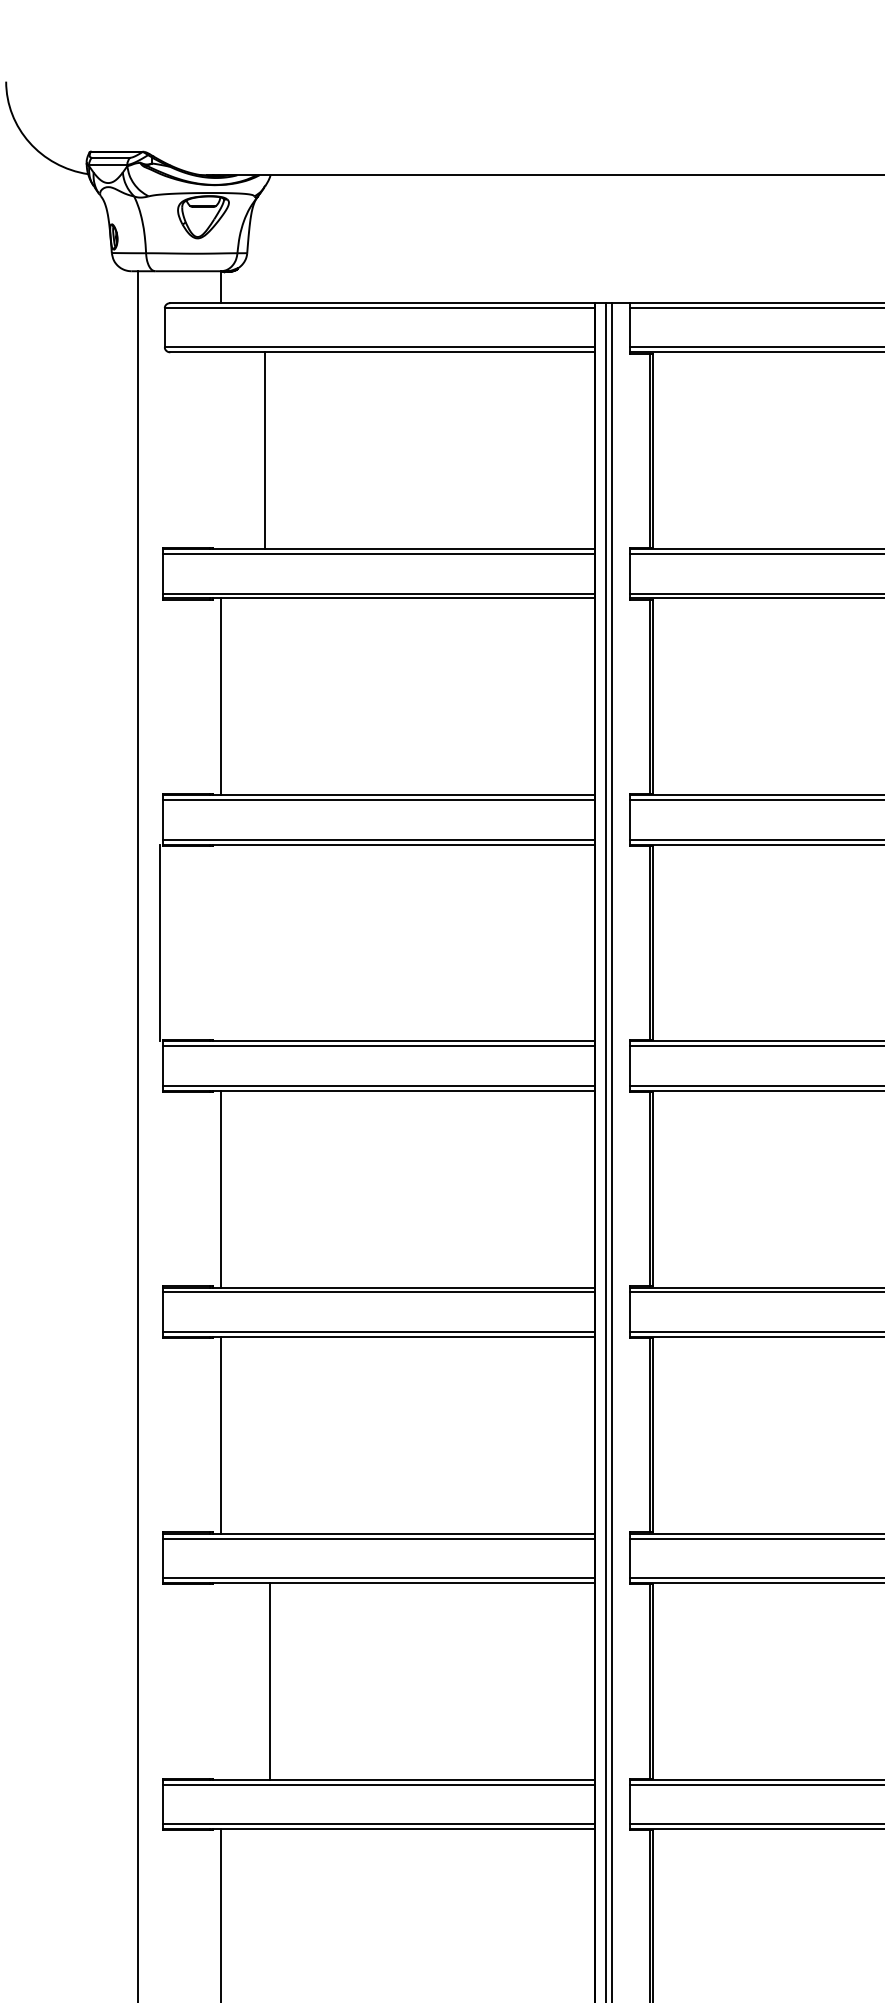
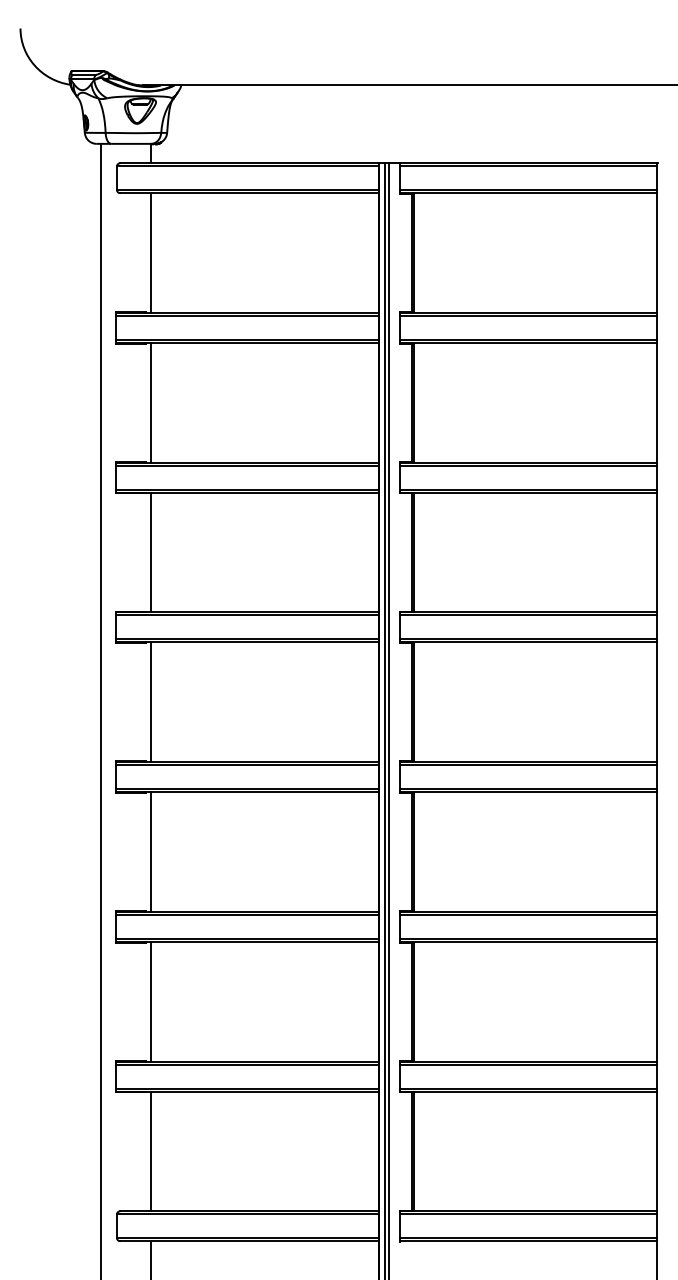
line: (265, 449) -> (151, 252), moved
line: (160, 942) -> (151, 552), moved
line: (270, 1681) -> (151, 1001), moved

